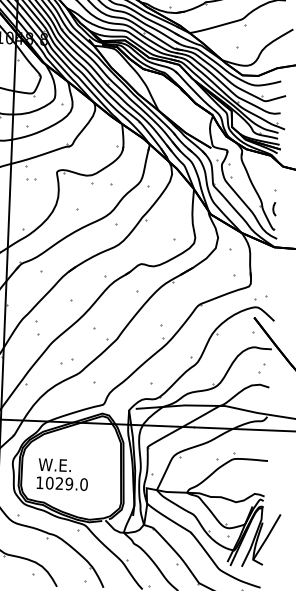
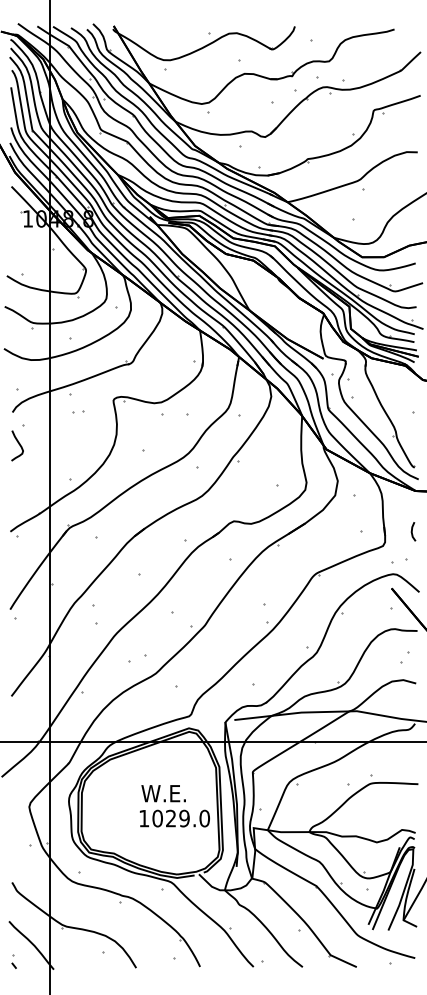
line: (273, 208) -> (412, 531), moved
text: (62, 474) -> (174, 806), moved

